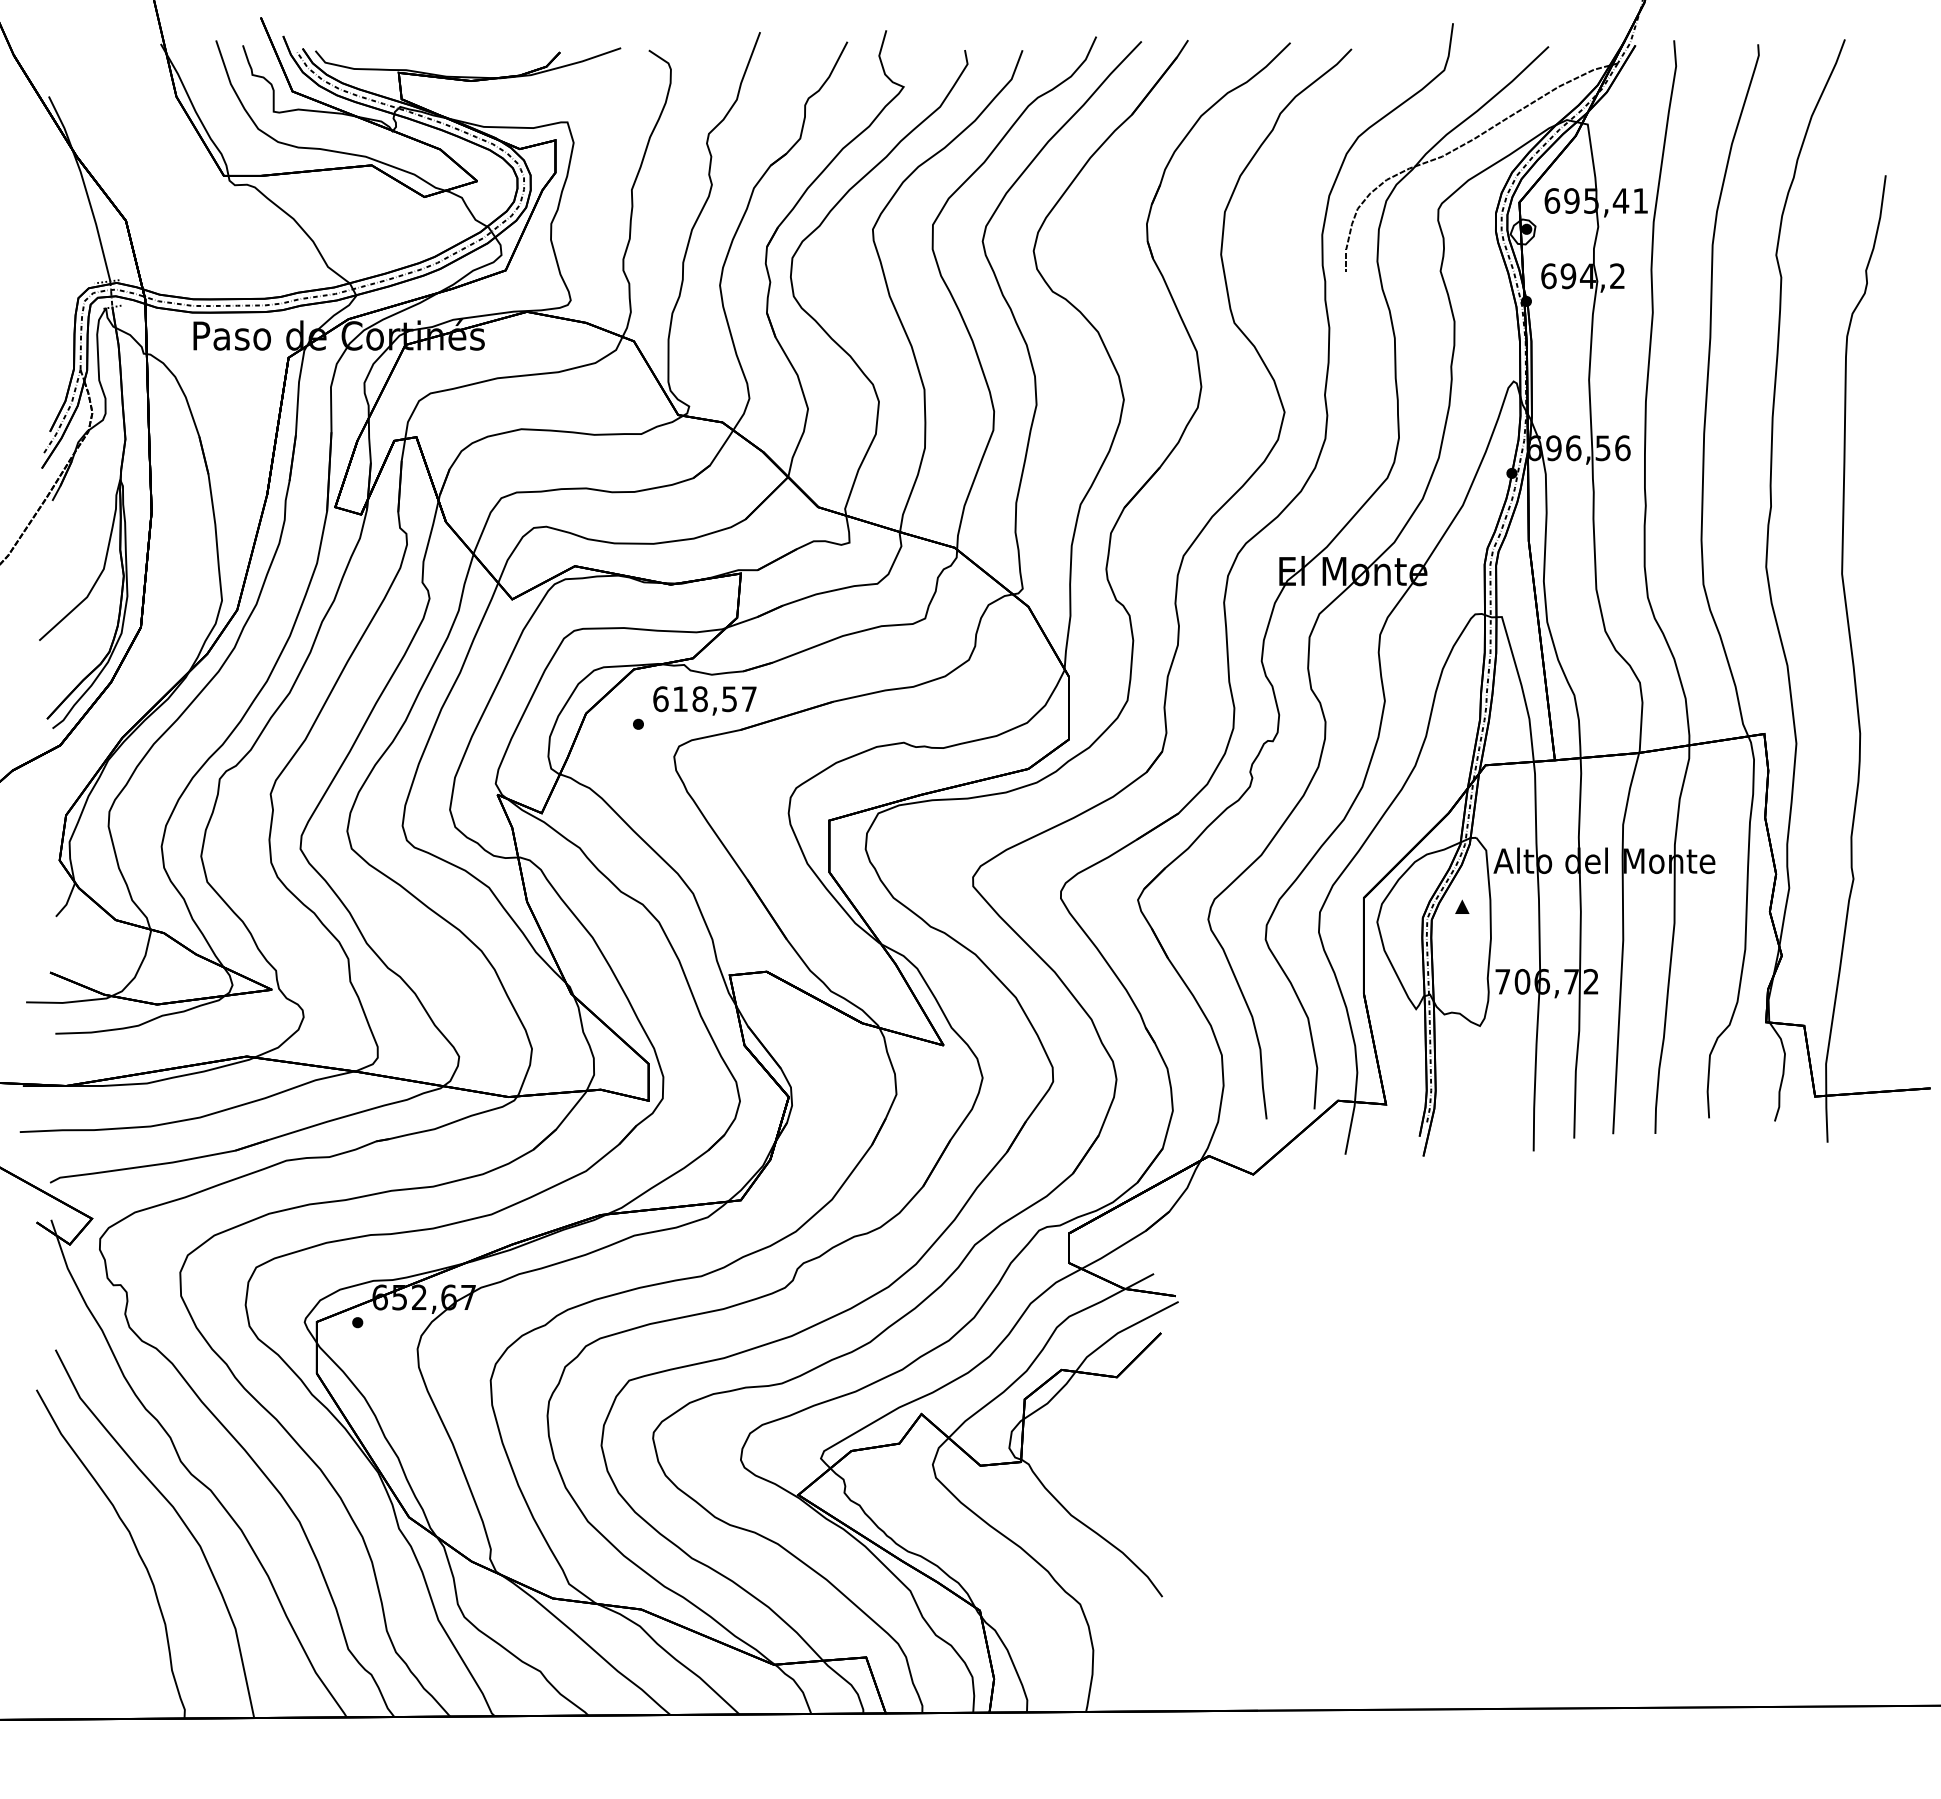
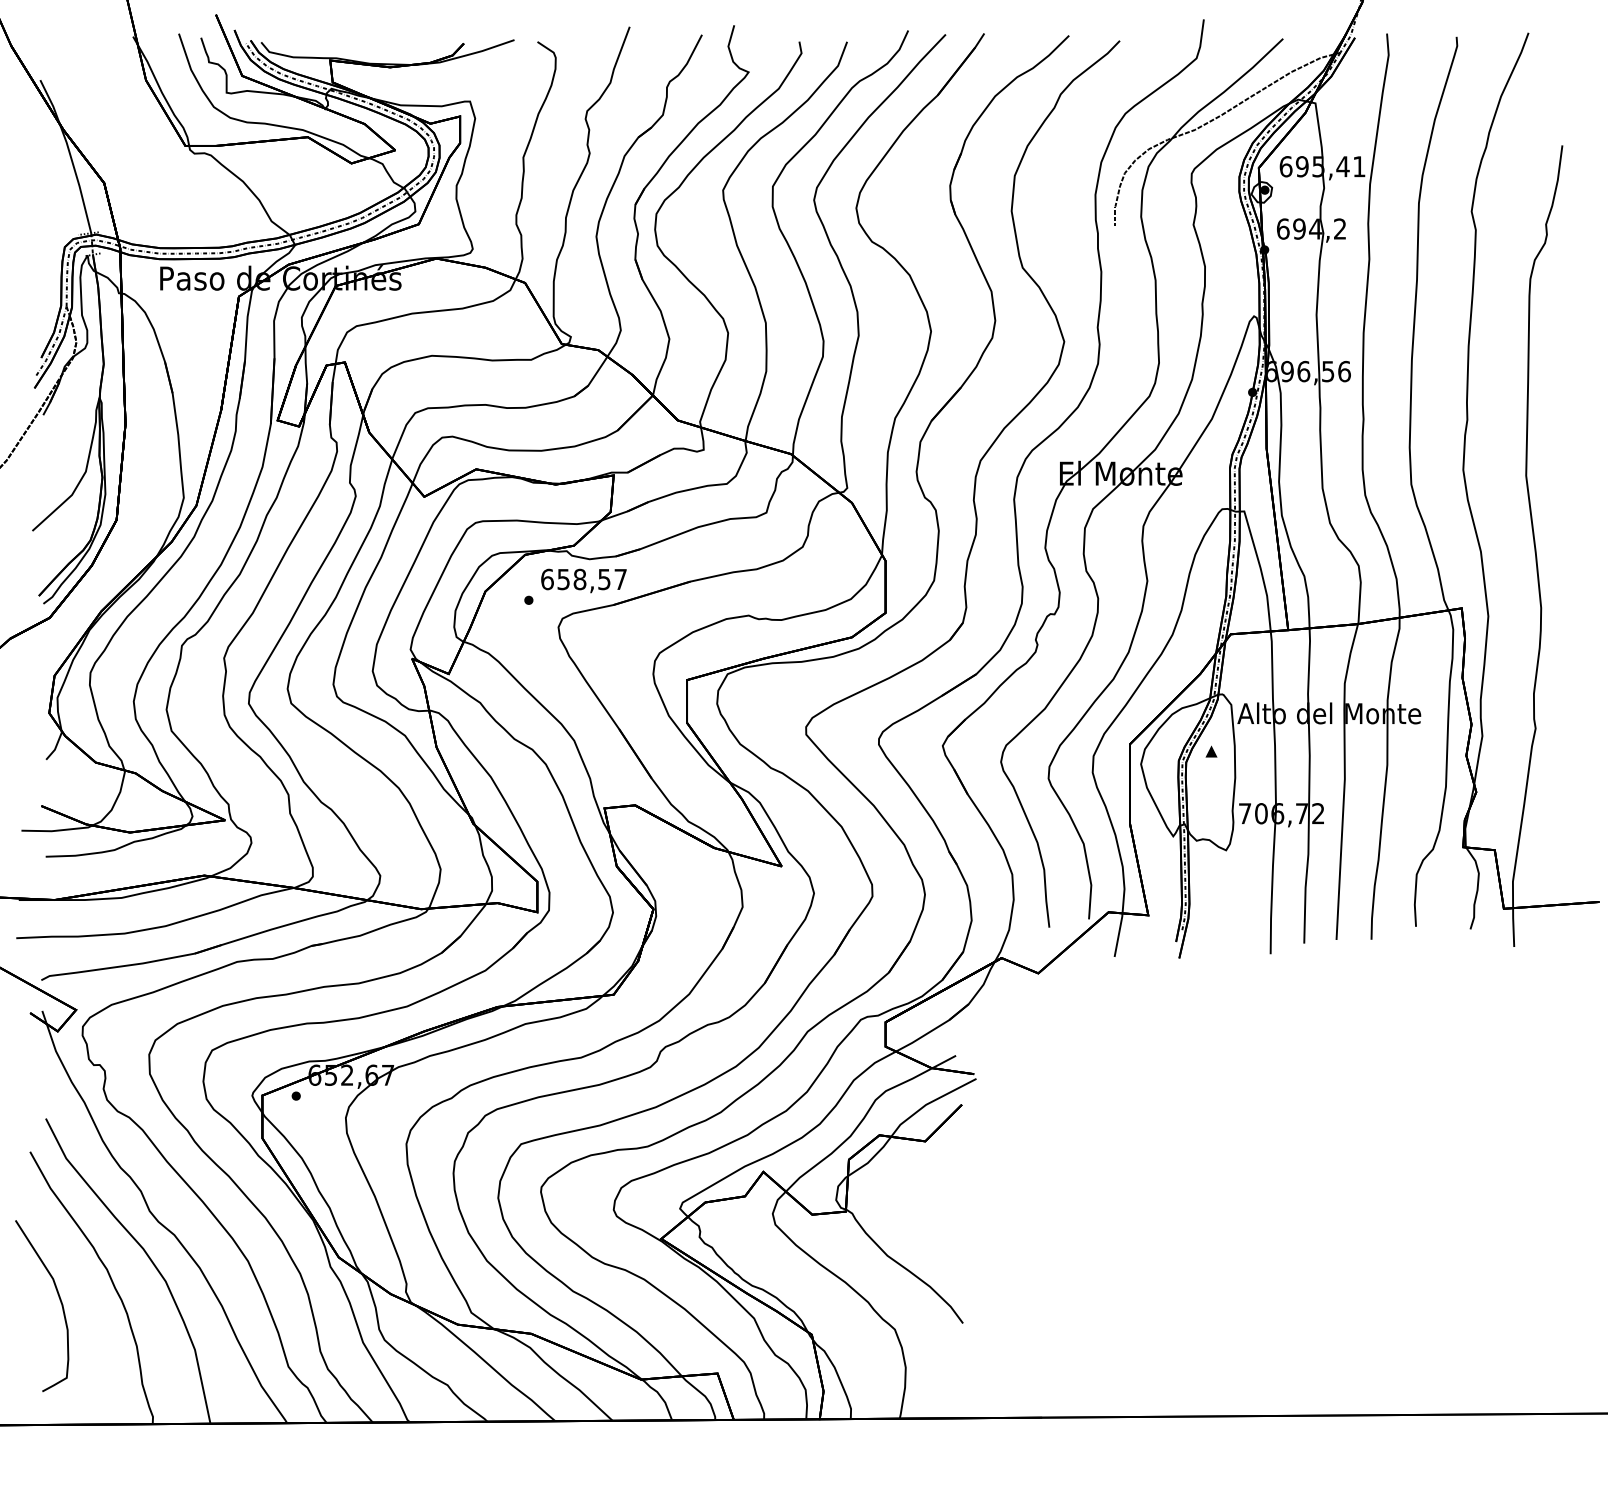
text: (680, 699) -> (563, 579), 618,57 -> 658,57
curve: (72, 1569) -> (59, 1300), added

